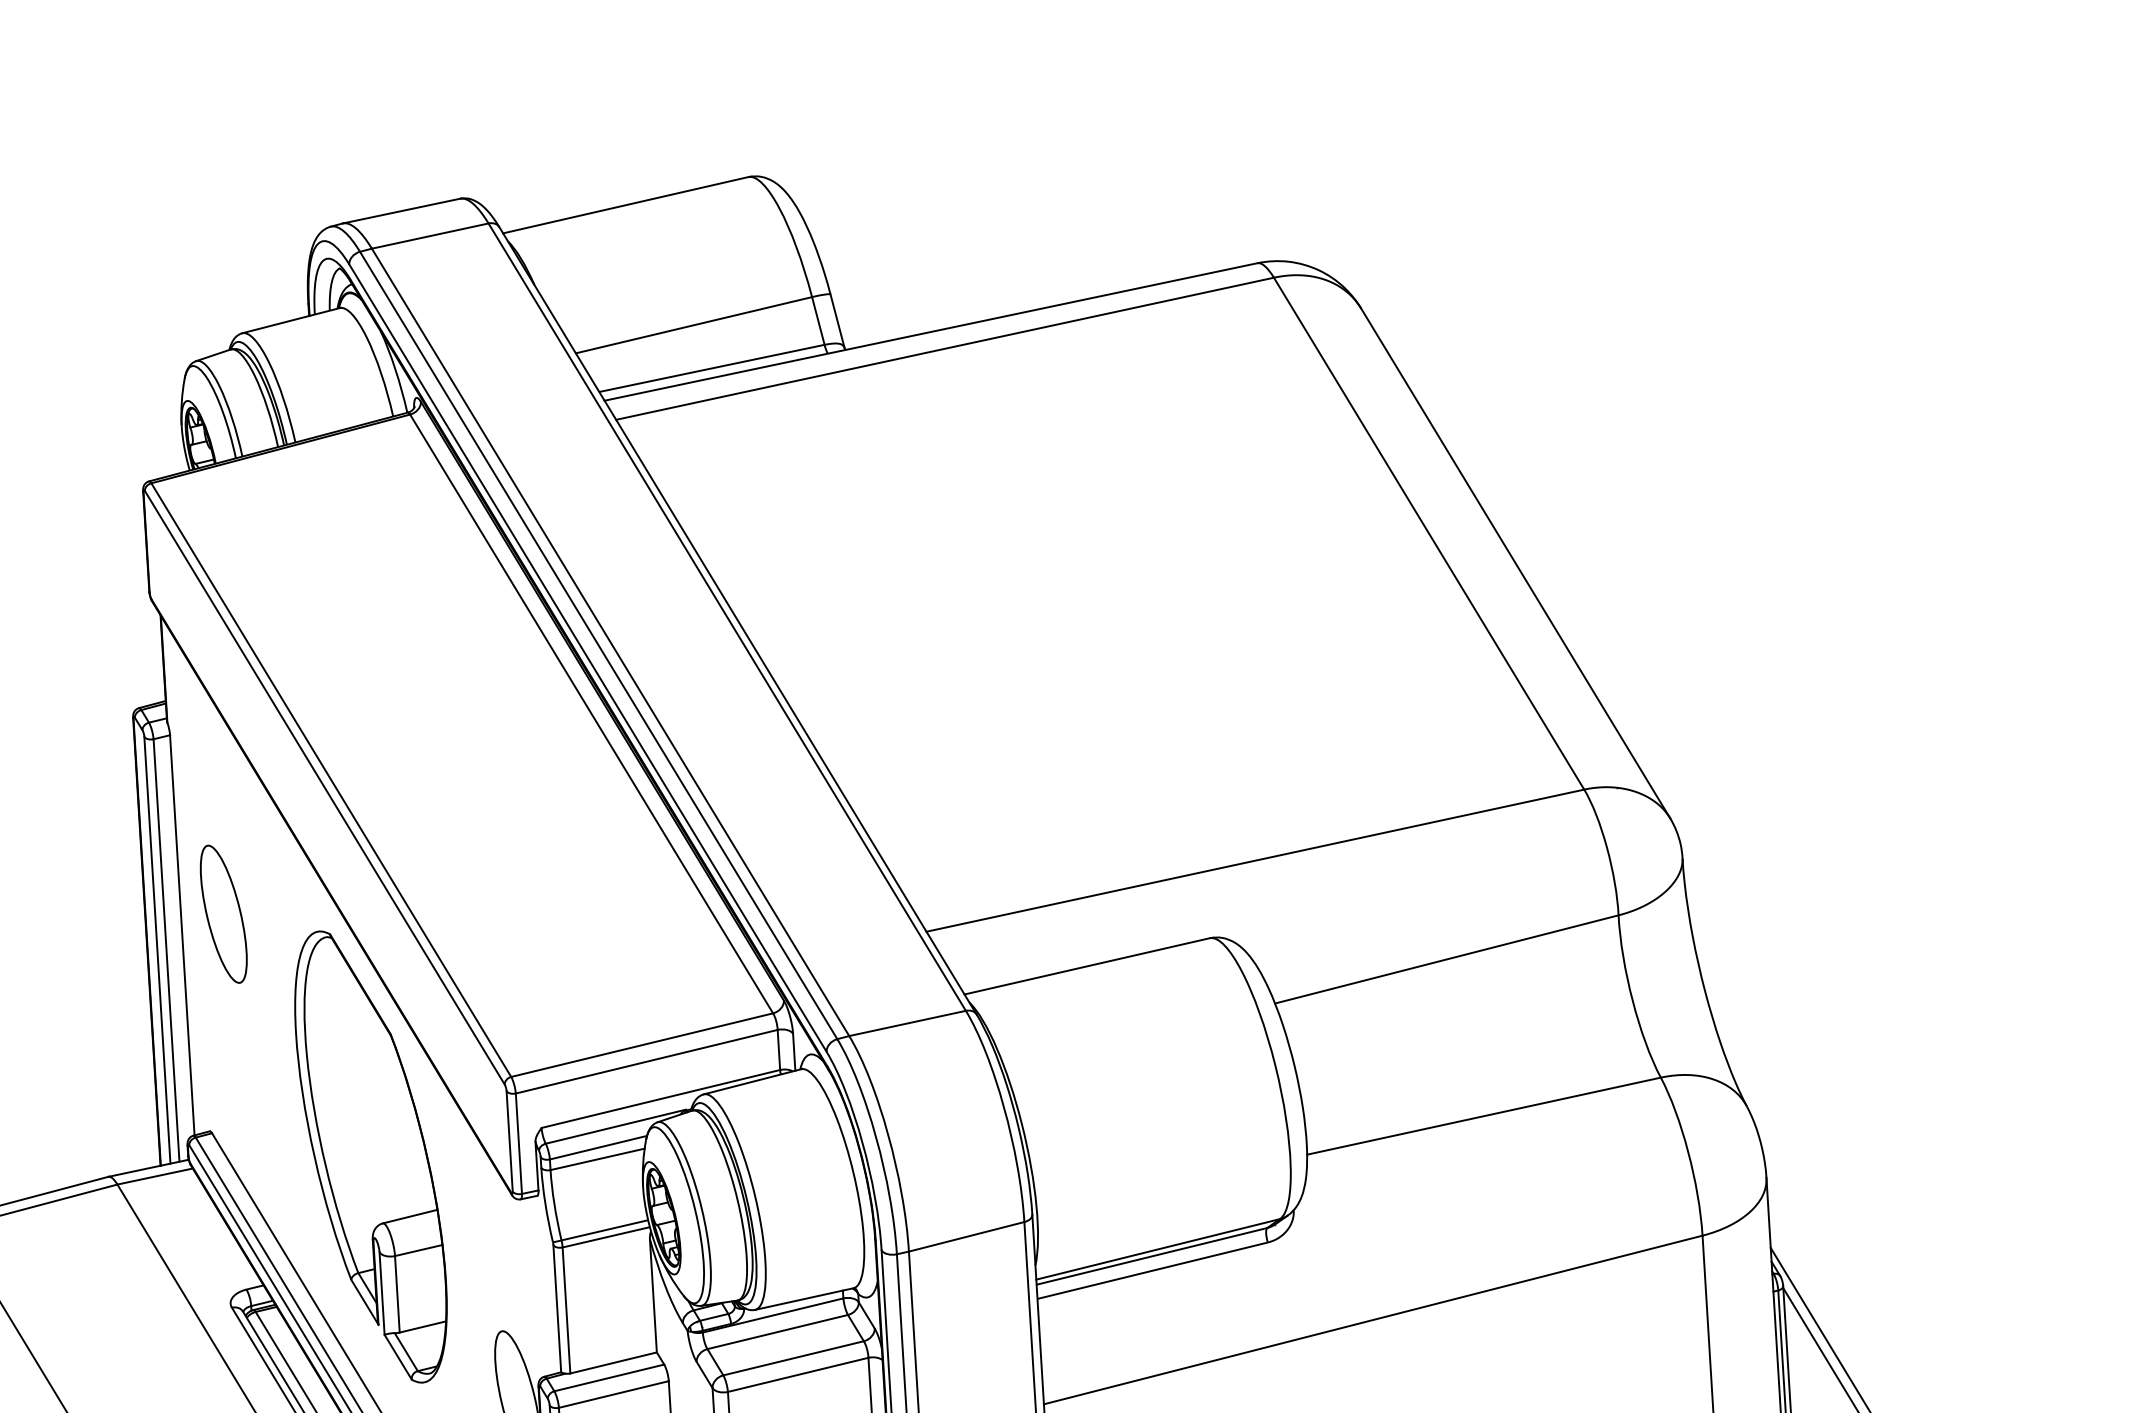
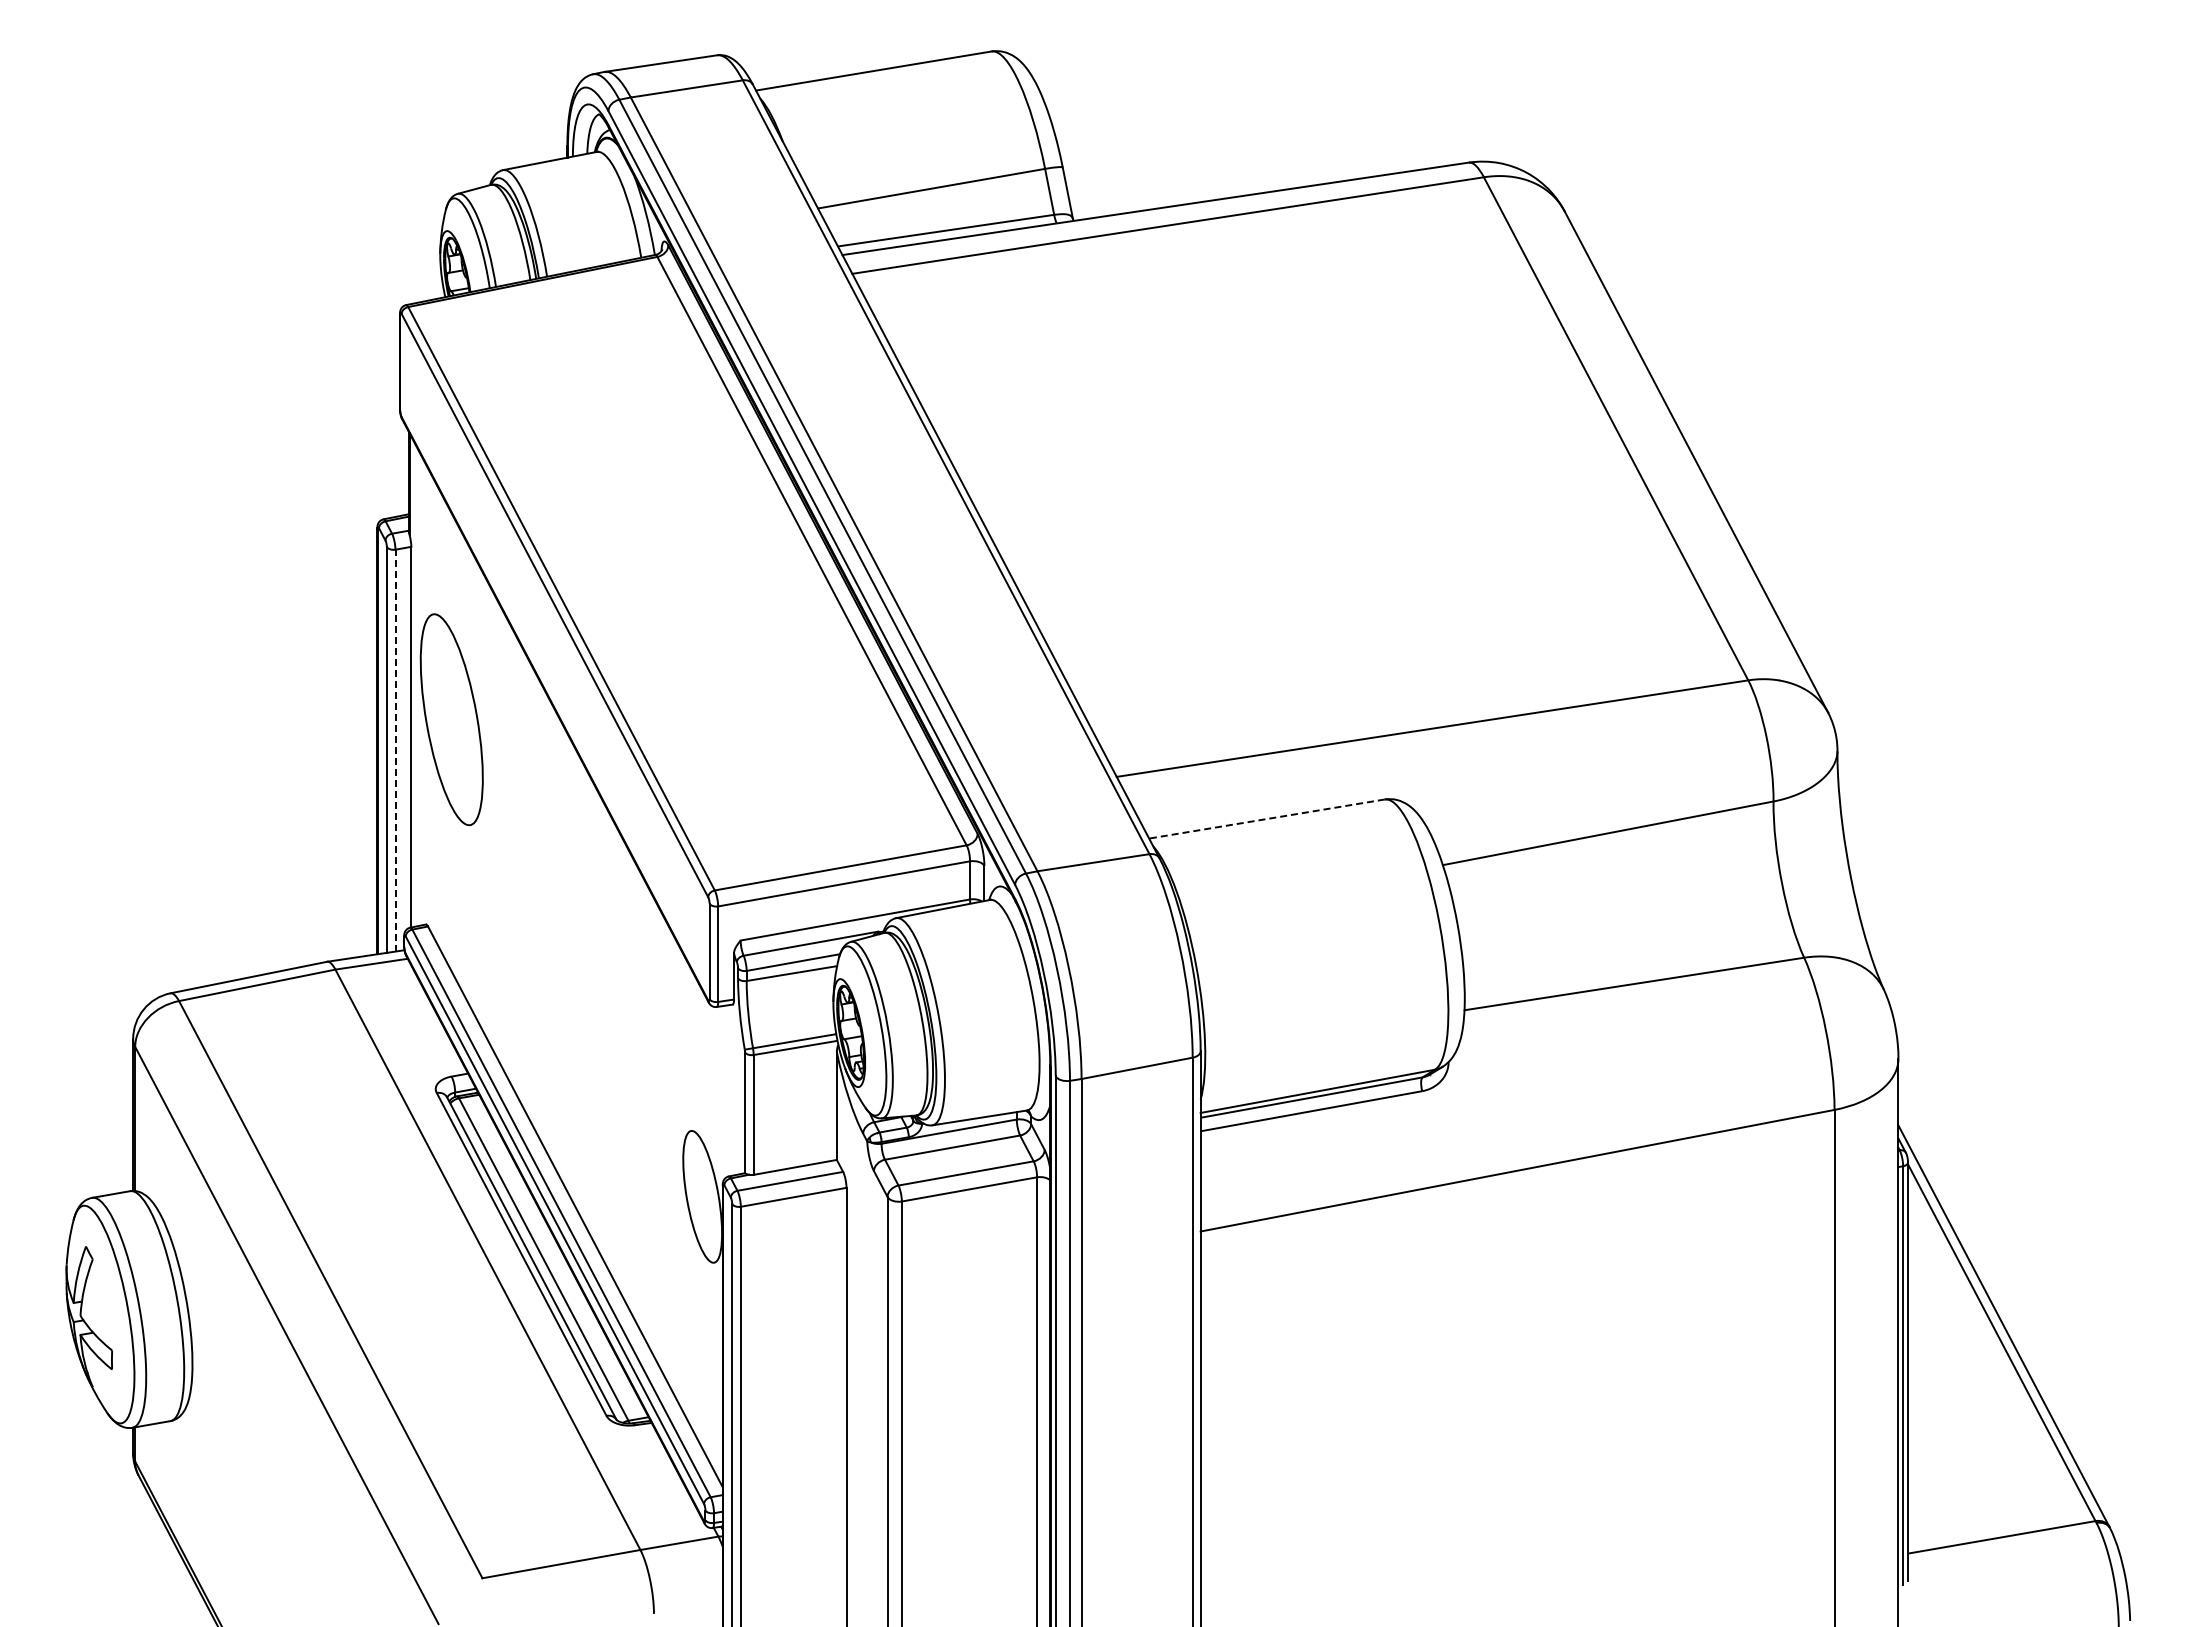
part: (223, 914) -> (451, 719), size x1.6
line: (166, 950) -> (395, 750), solid -> dashed
line: (1086, 966) -> (1266, 819), solid -> dashed
part: (370, 1156) -> (576, 957), removed

